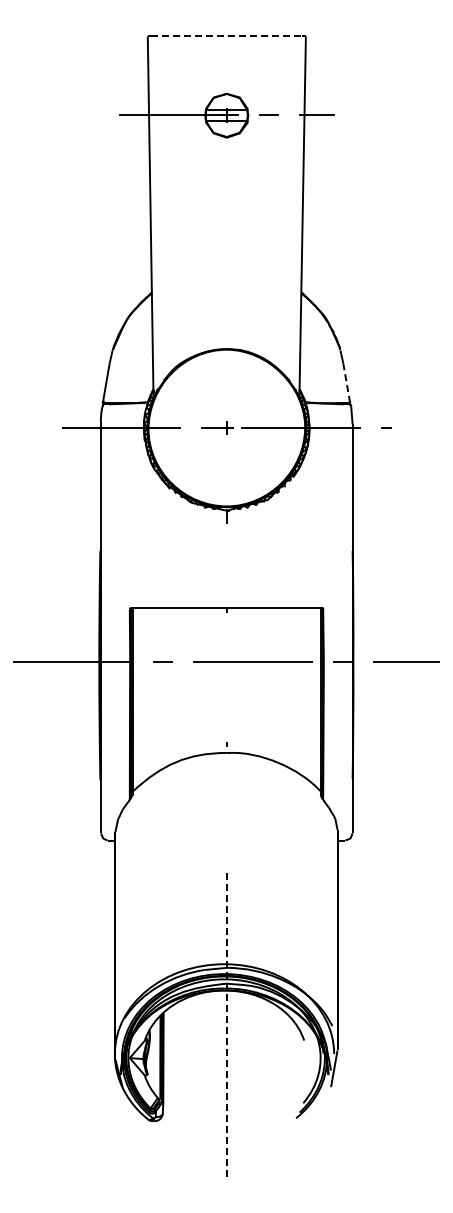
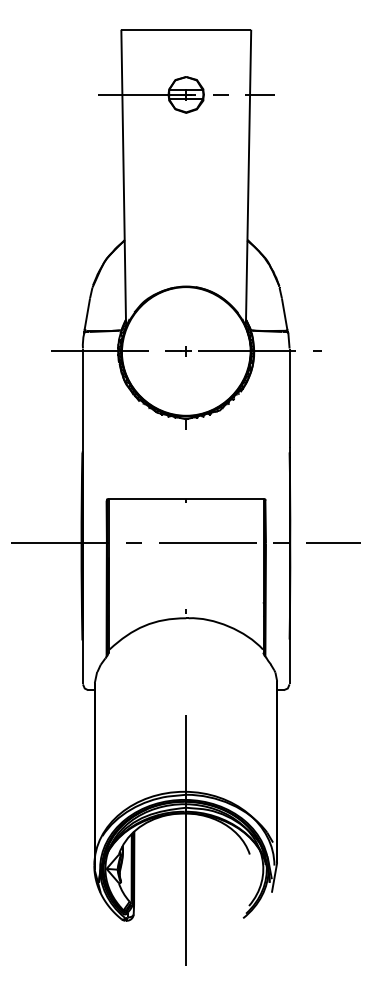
line: (227, 36) -> (186, 29), dashed -> solid
line: (346, 382) -> (284, 314), dashed -> solid
line: (226, 1023) -> (186, 840), dashed -> solid

